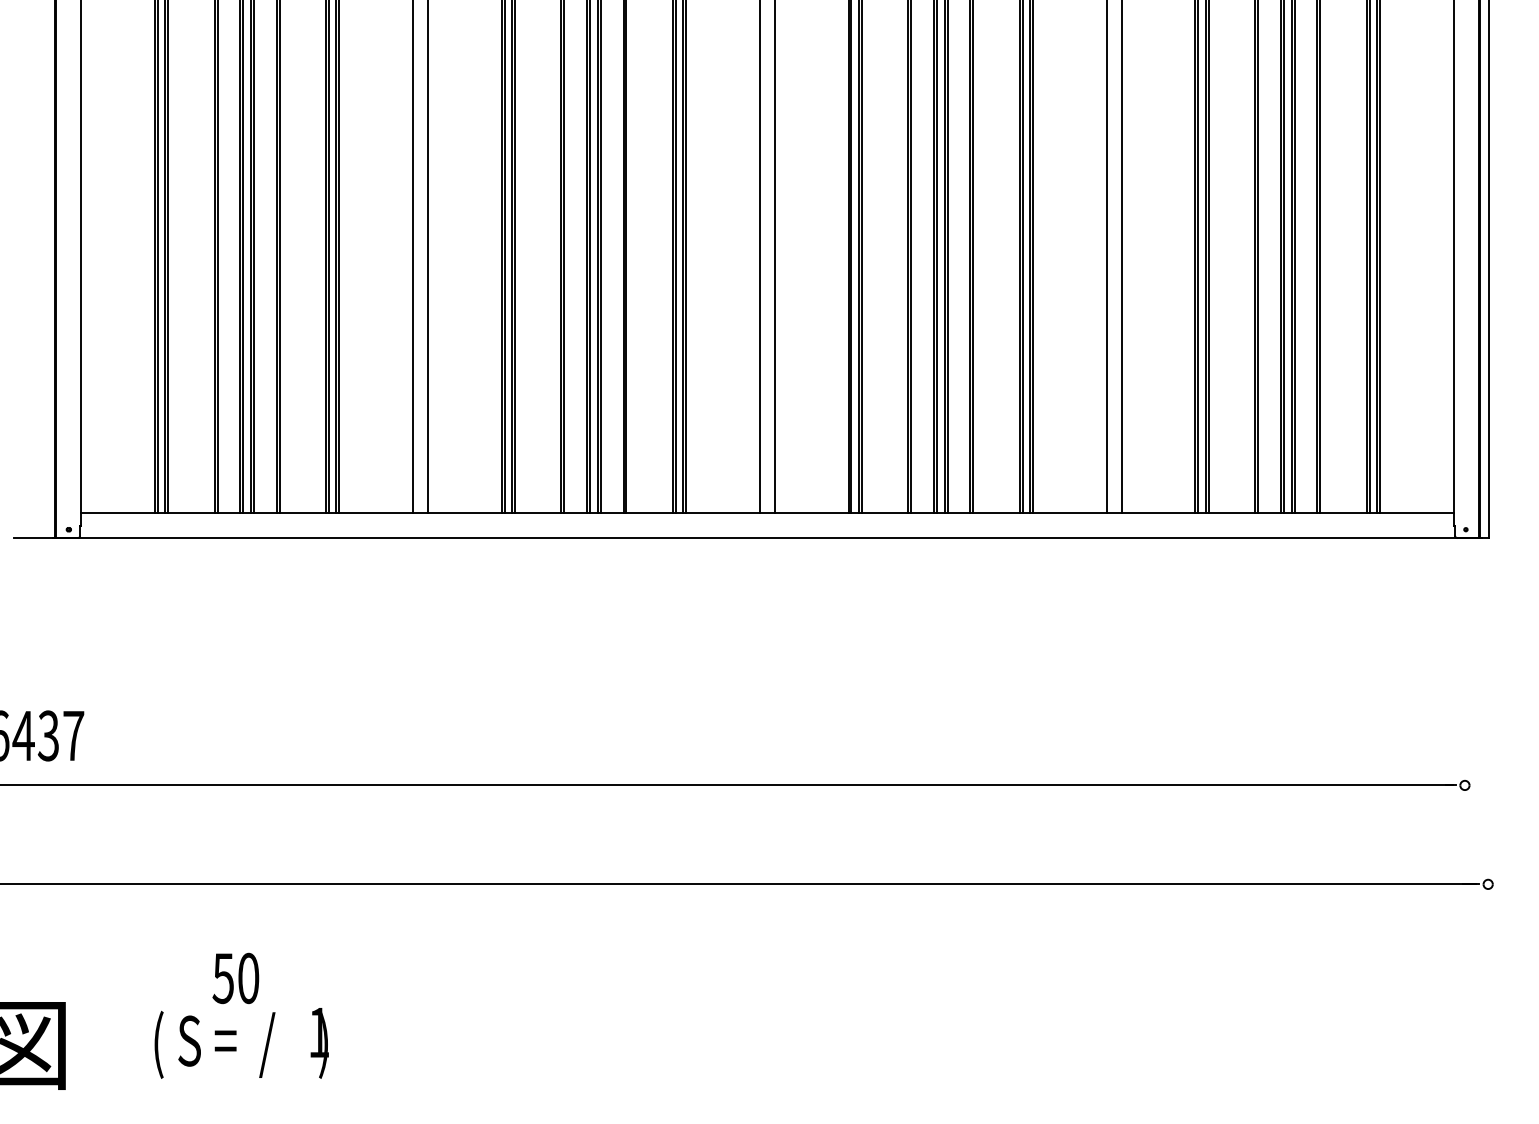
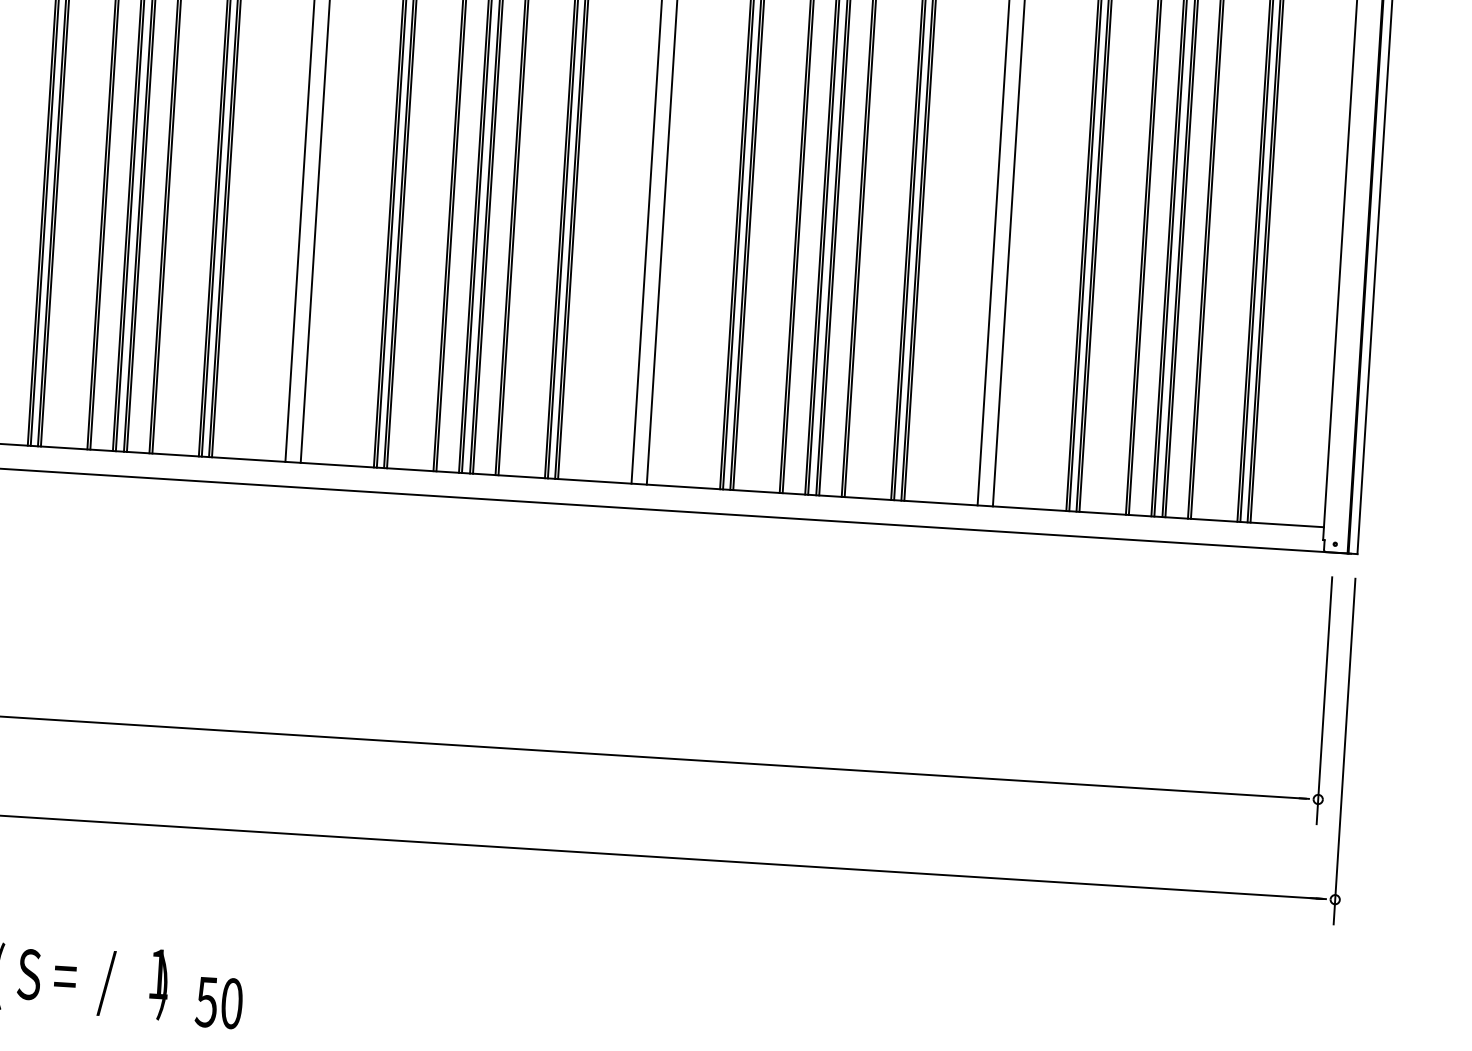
line: (1464, 686) -> (1323, 700), added
line: (1488, 735) -> (1344, 751), added
text: (235, 978) -> (218, 1002), moved

